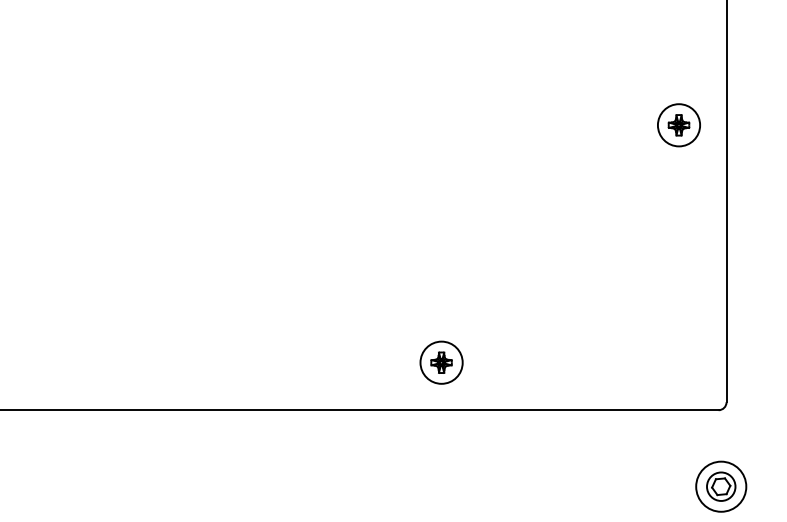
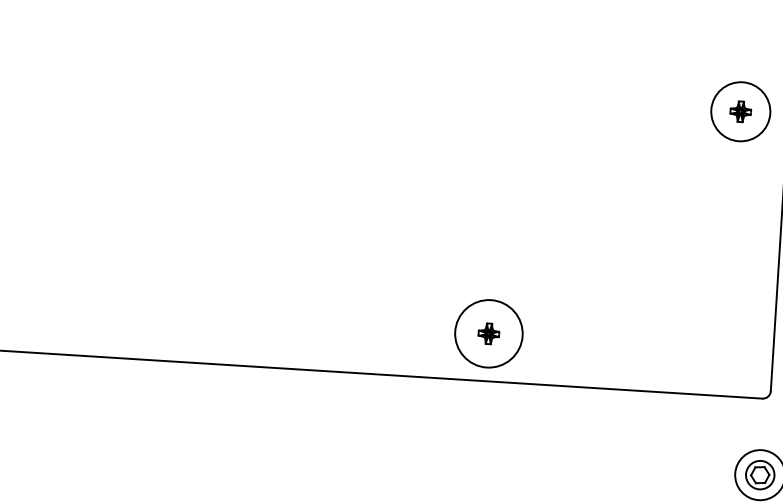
circle: (678, 125) -> (740, 111), size x1.4
circle: (441, 362) -> (488, 333), size x1.6

